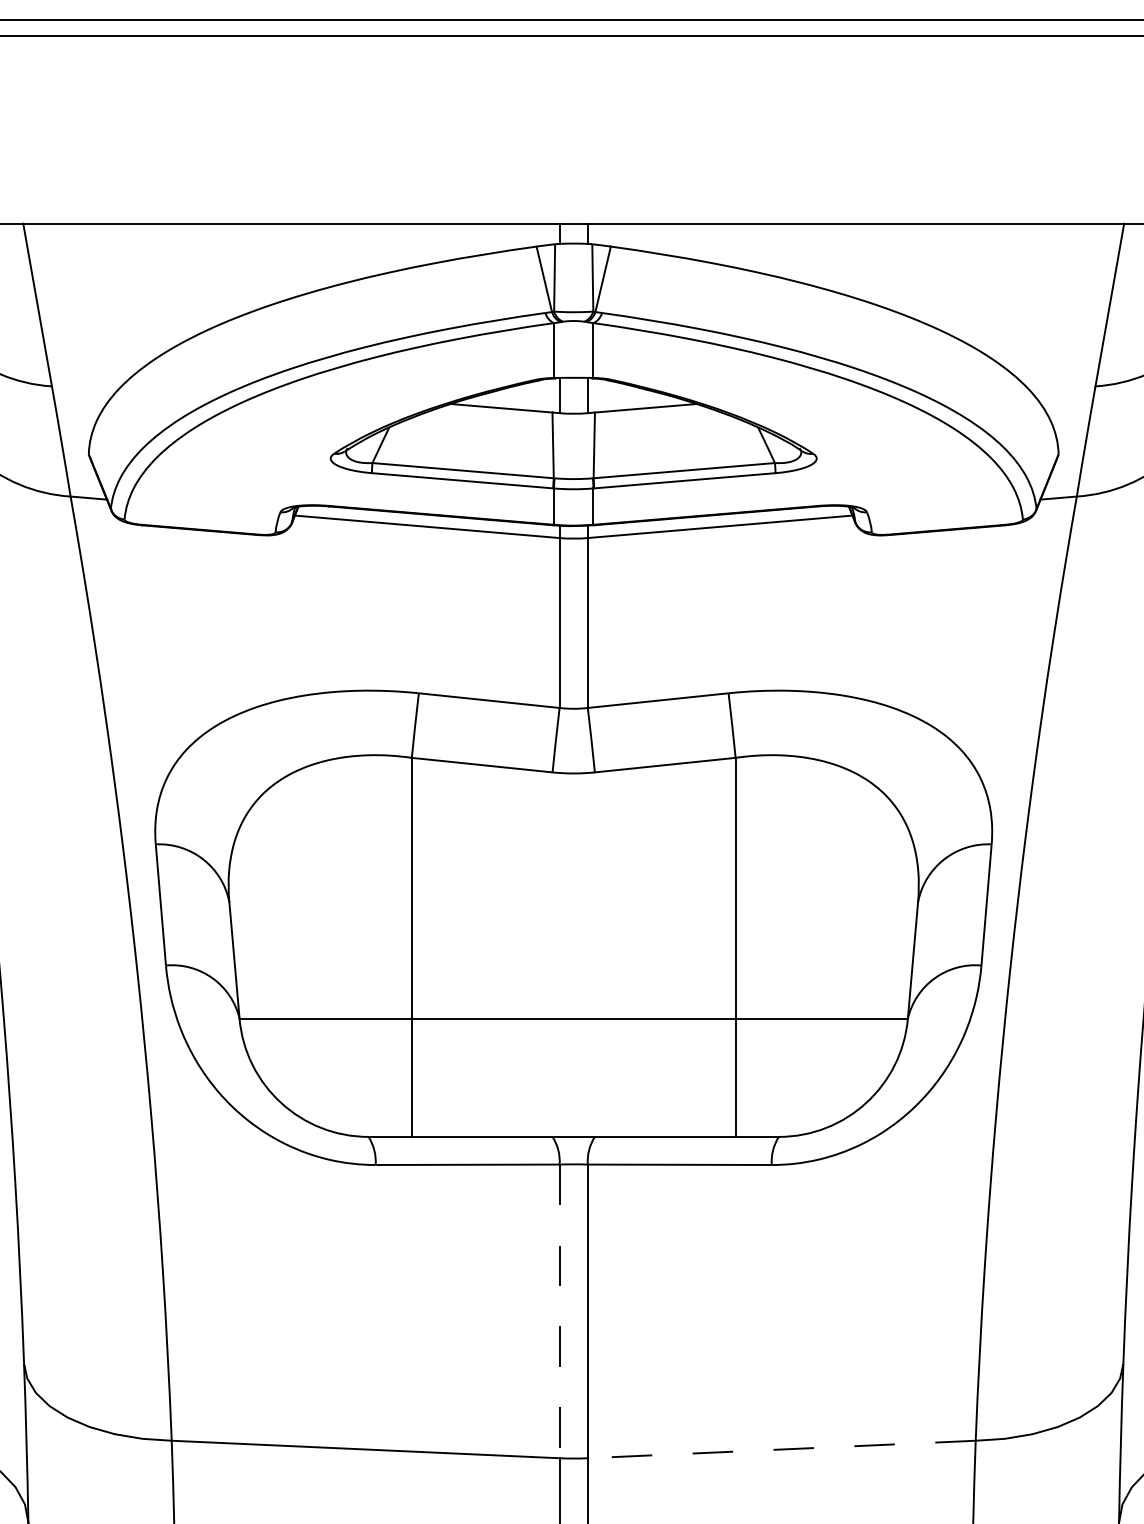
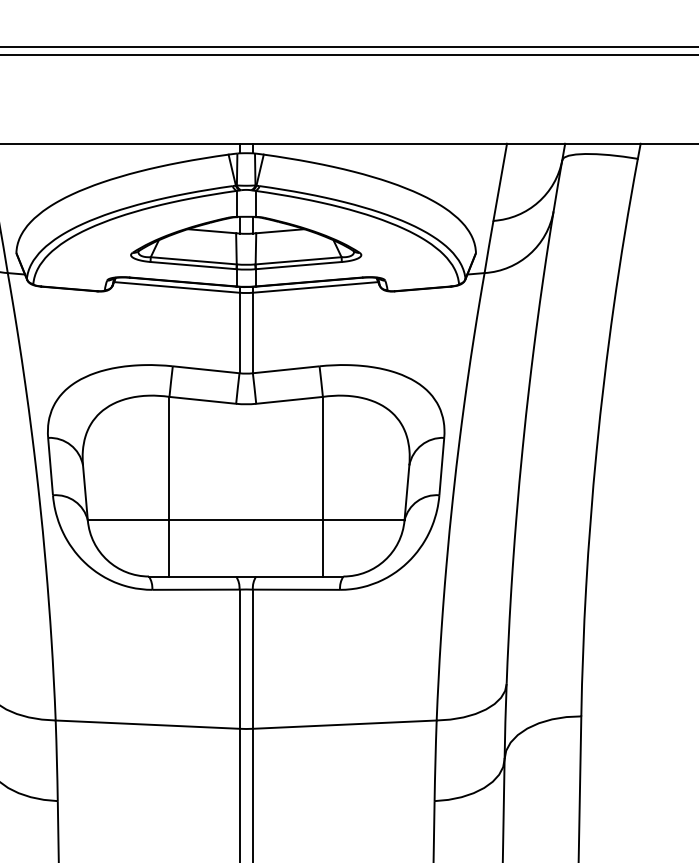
line: (559, 1312) -> (239, 659), dashed -> solid
line: (781, 1449) -> (344, 724), dashed -> solid

